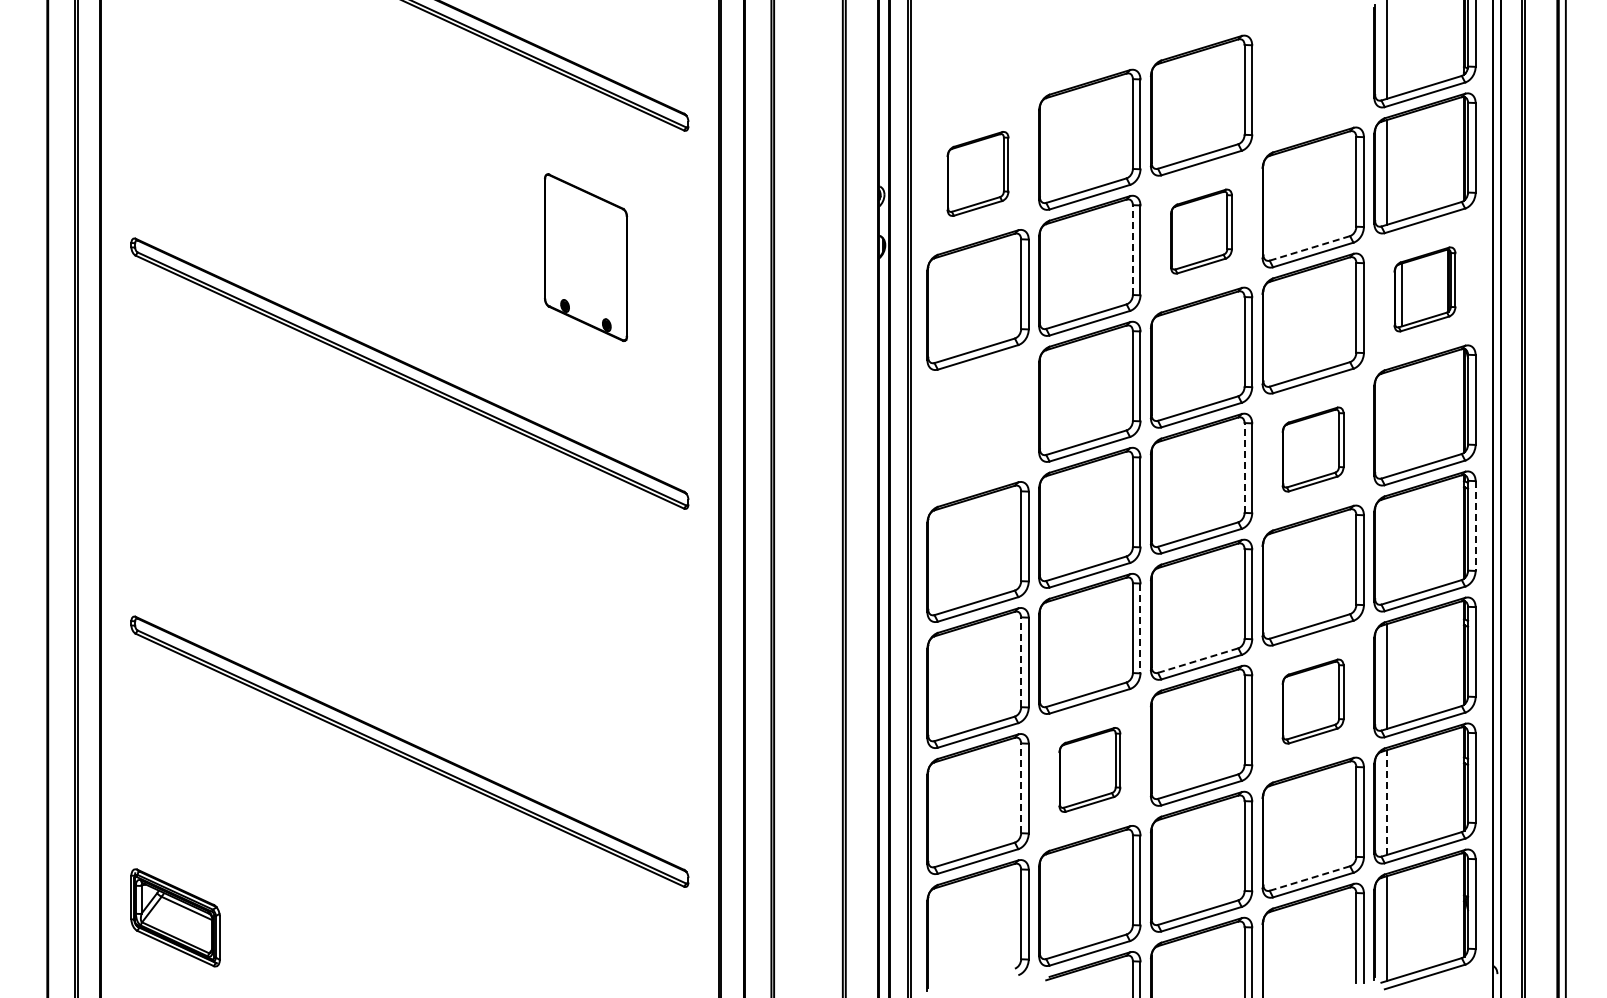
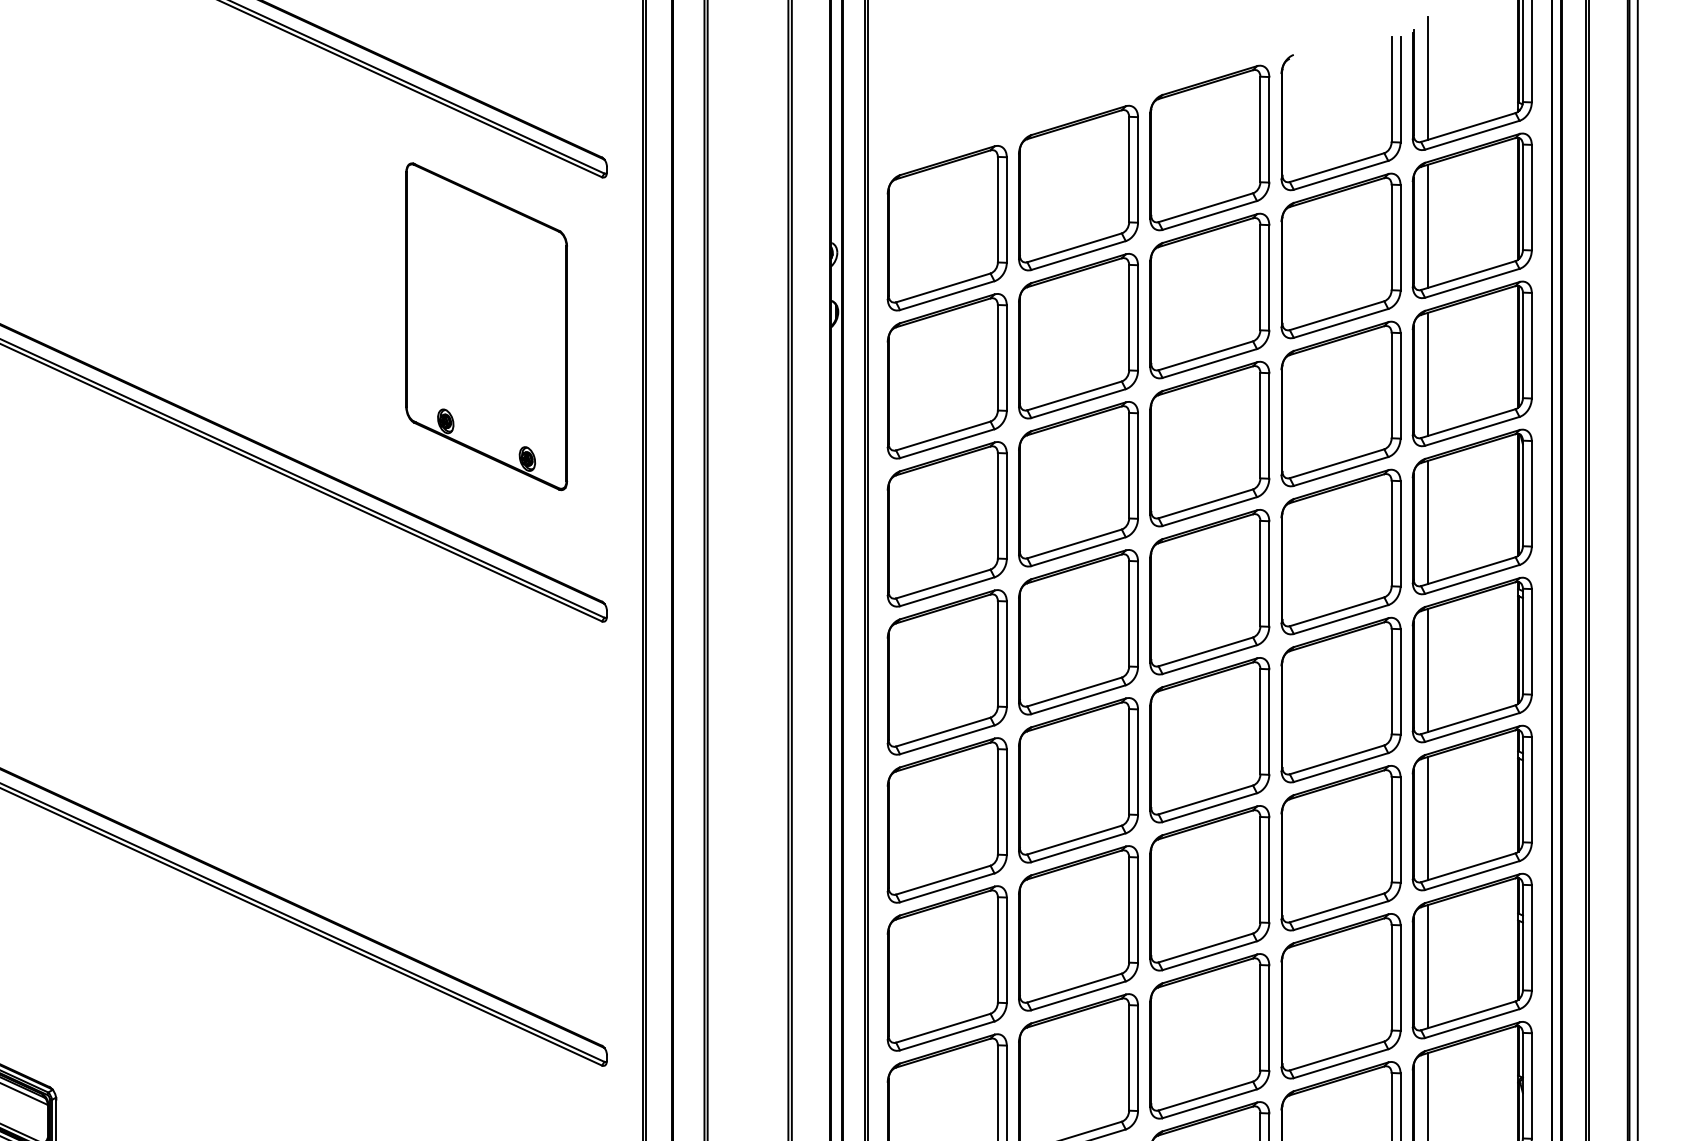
part: (1321, 117) -> (1350, 161), added
part: (977, 173) -> (946, 227), size x1.67
part: (1201, 231) -> (1209, 295), size x1.67
line: (1310, 248) -> (1337, 315), dashed -> solid
line: (1132, 250) -> (1128, 318), dashed -> solid
part: (585, 257) -> (486, 326), size x1.67
part: (1424, 289) -> (1471, 363), size x1.67
line: (1387, 423) -> (1428, 521), added
part: (977, 425) -> (946, 523), added
part: (1312, 449) -> (1340, 551), size x1.67
line: (1244, 468) -> (1260, 574), dashed -> solid
line: (1475, 526) -> (1531, 642), dashed -> solid
line: (1387, 550) -> (1428, 670), added
line: (1140, 628) -> (1138, 762), dashed -> solid
line: (1198, 660) -> (1206, 799), dashed -> solid
line: (1021, 662) -> (998, 802), dashed -> solid
part: (1312, 701) -> (1340, 847), size x1.67
part: (1089, 769) -> (1078, 927), size x1.67
line: (1021, 788) -> (998, 950), dashed -> solid
line: (1387, 801) -> (1428, 965), dashed -> solid
line: (1310, 878) -> (1337, 1055), dashed -> solid

